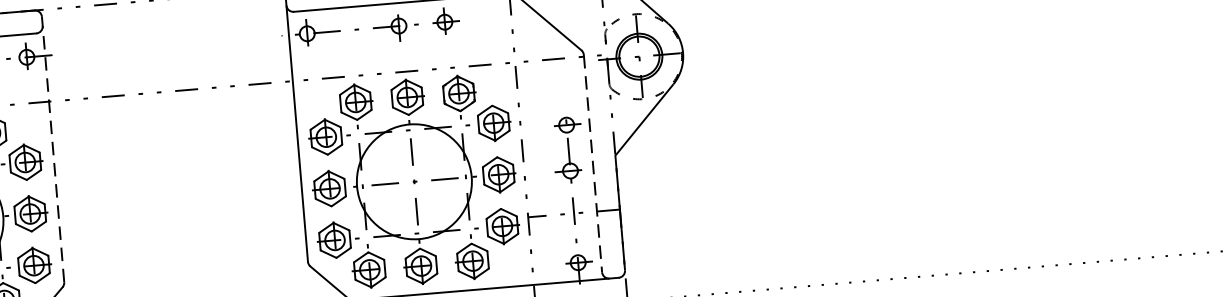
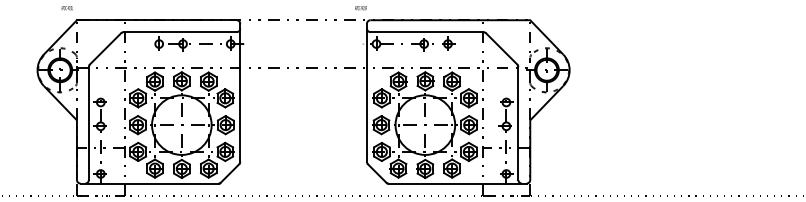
line: (53, 148) -> (240, 92), dashed -> solid
line: (593, 163) -> (518, 123), dashed -> solid

